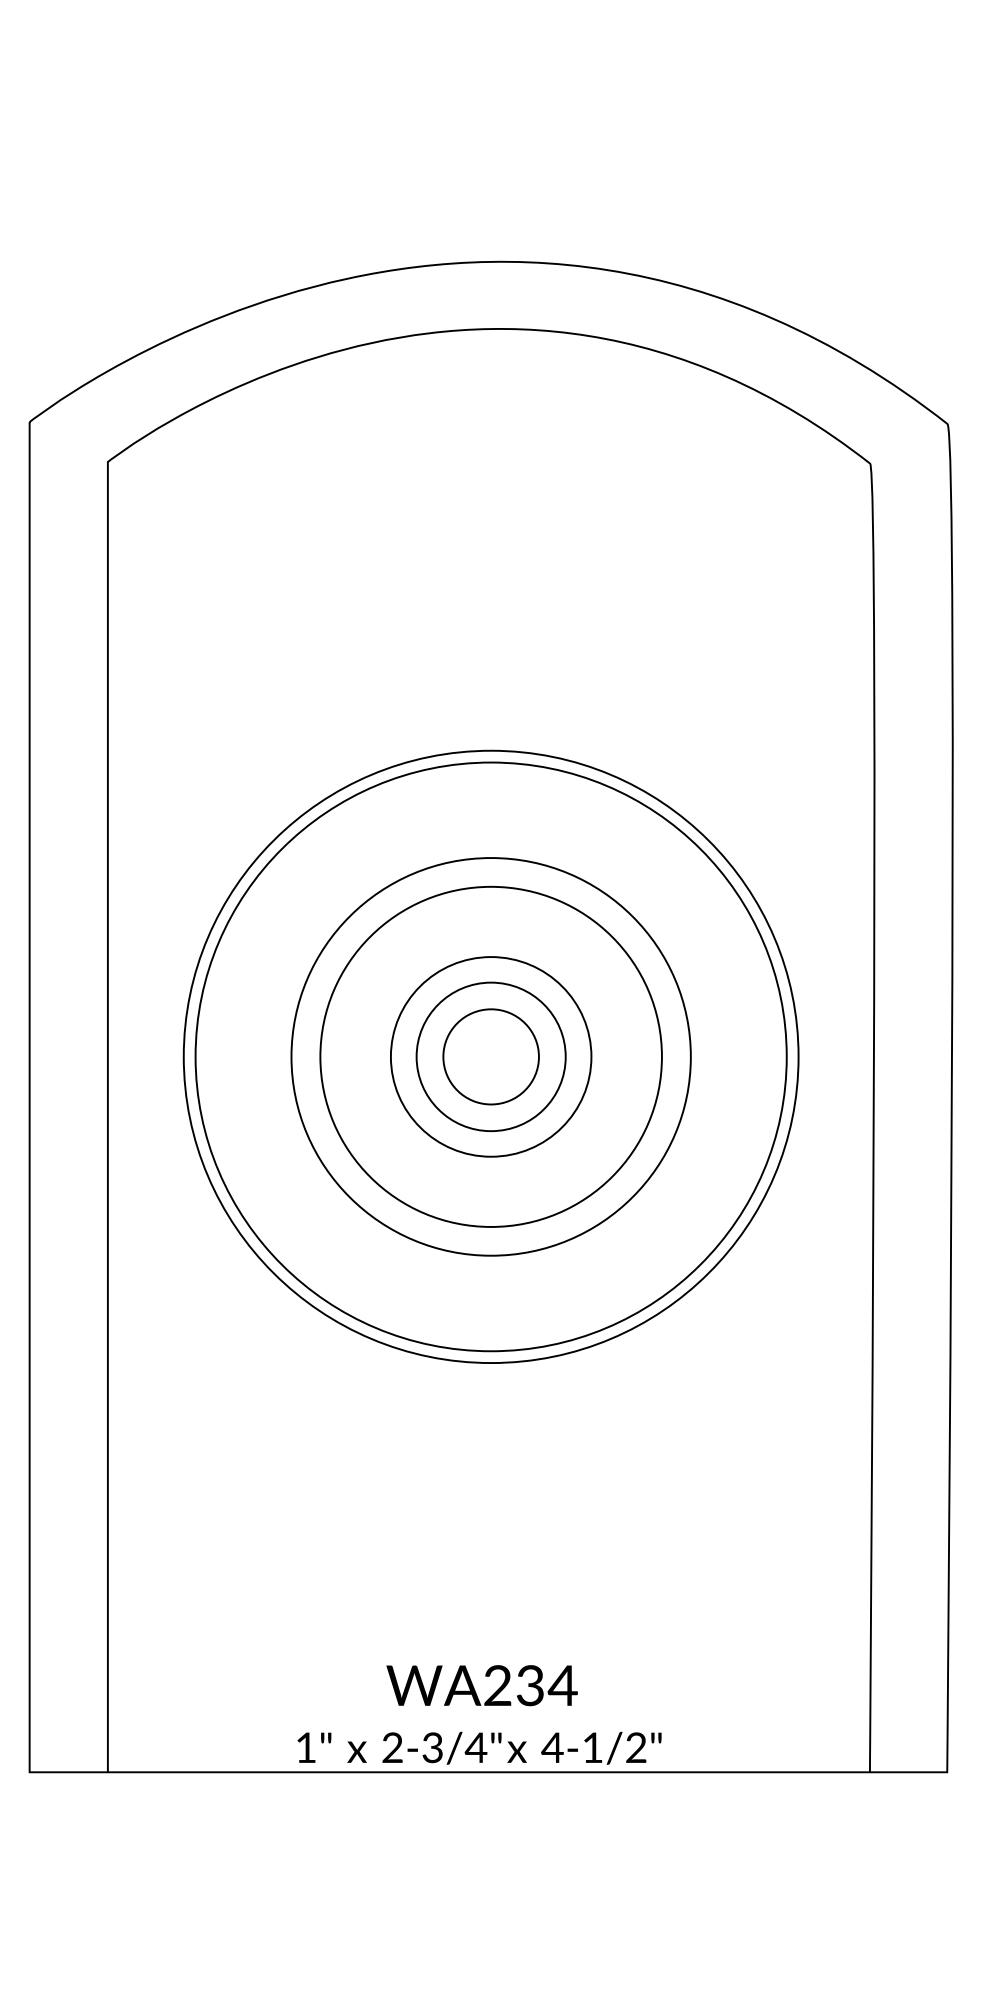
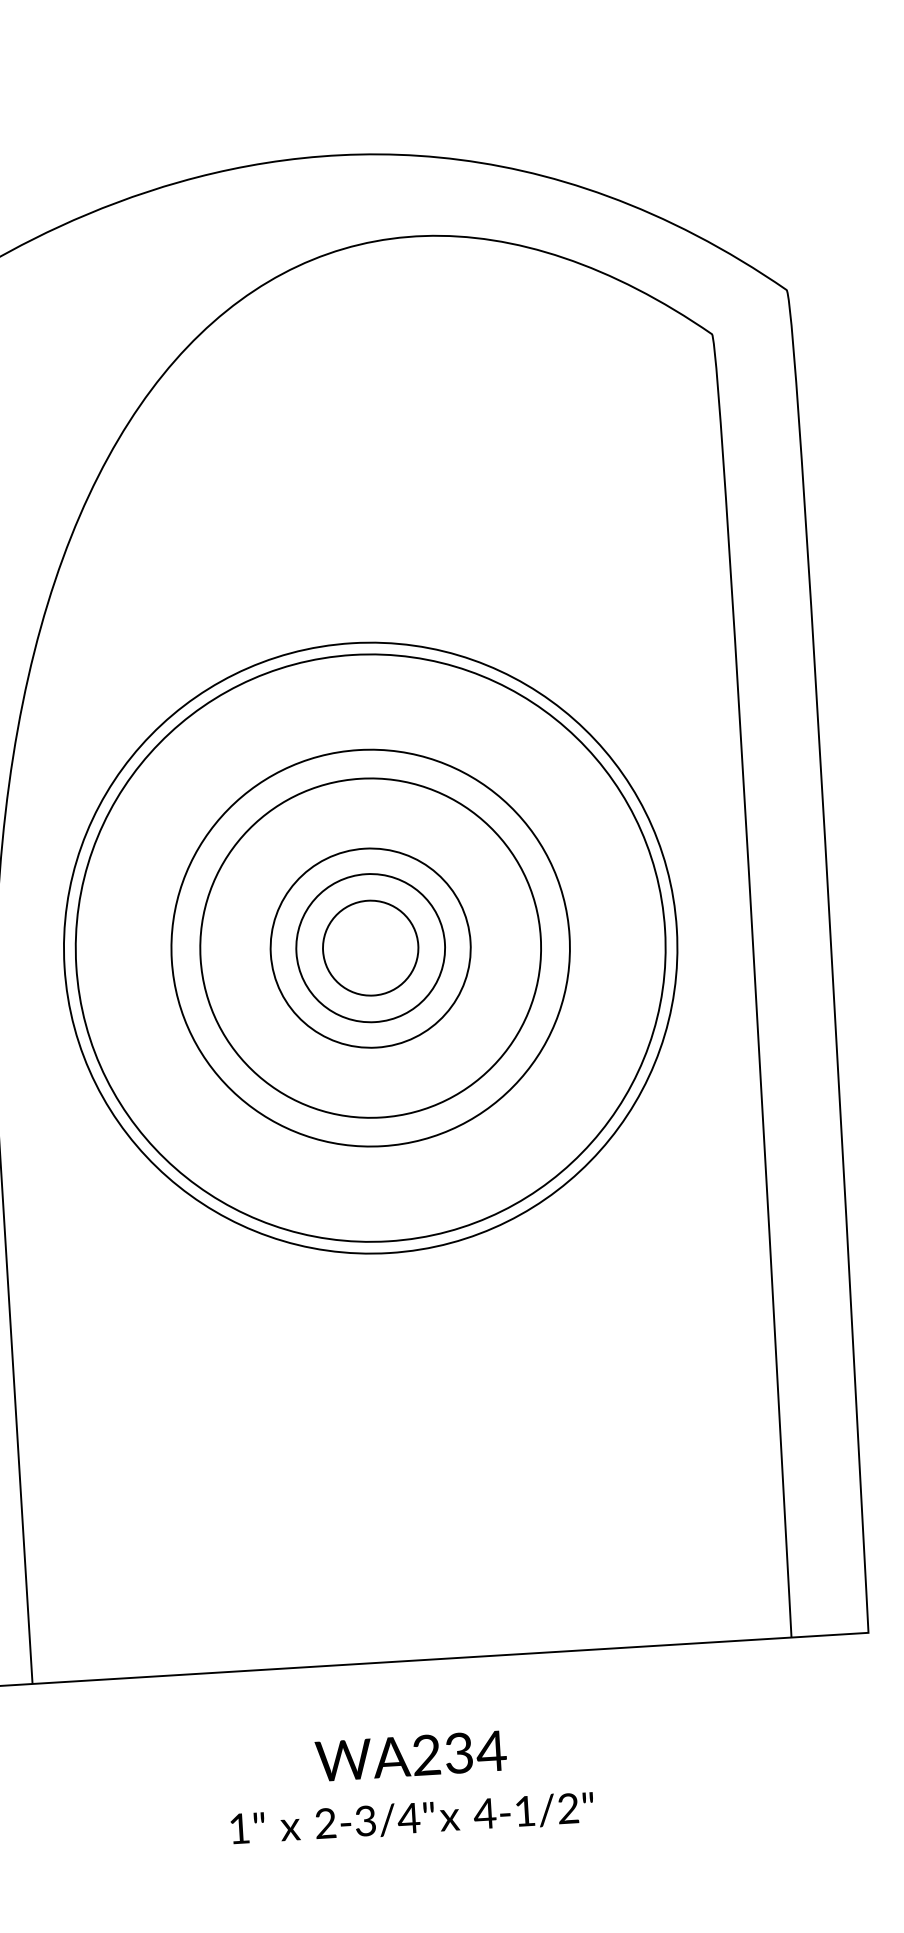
text: (479, 1714) -> (410, 1785), moved

